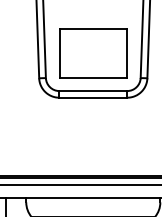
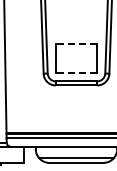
line: (93, 28) -> (76, 43), solid -> dashed
line: (93, 77) -> (76, 73), solid -> dashed

